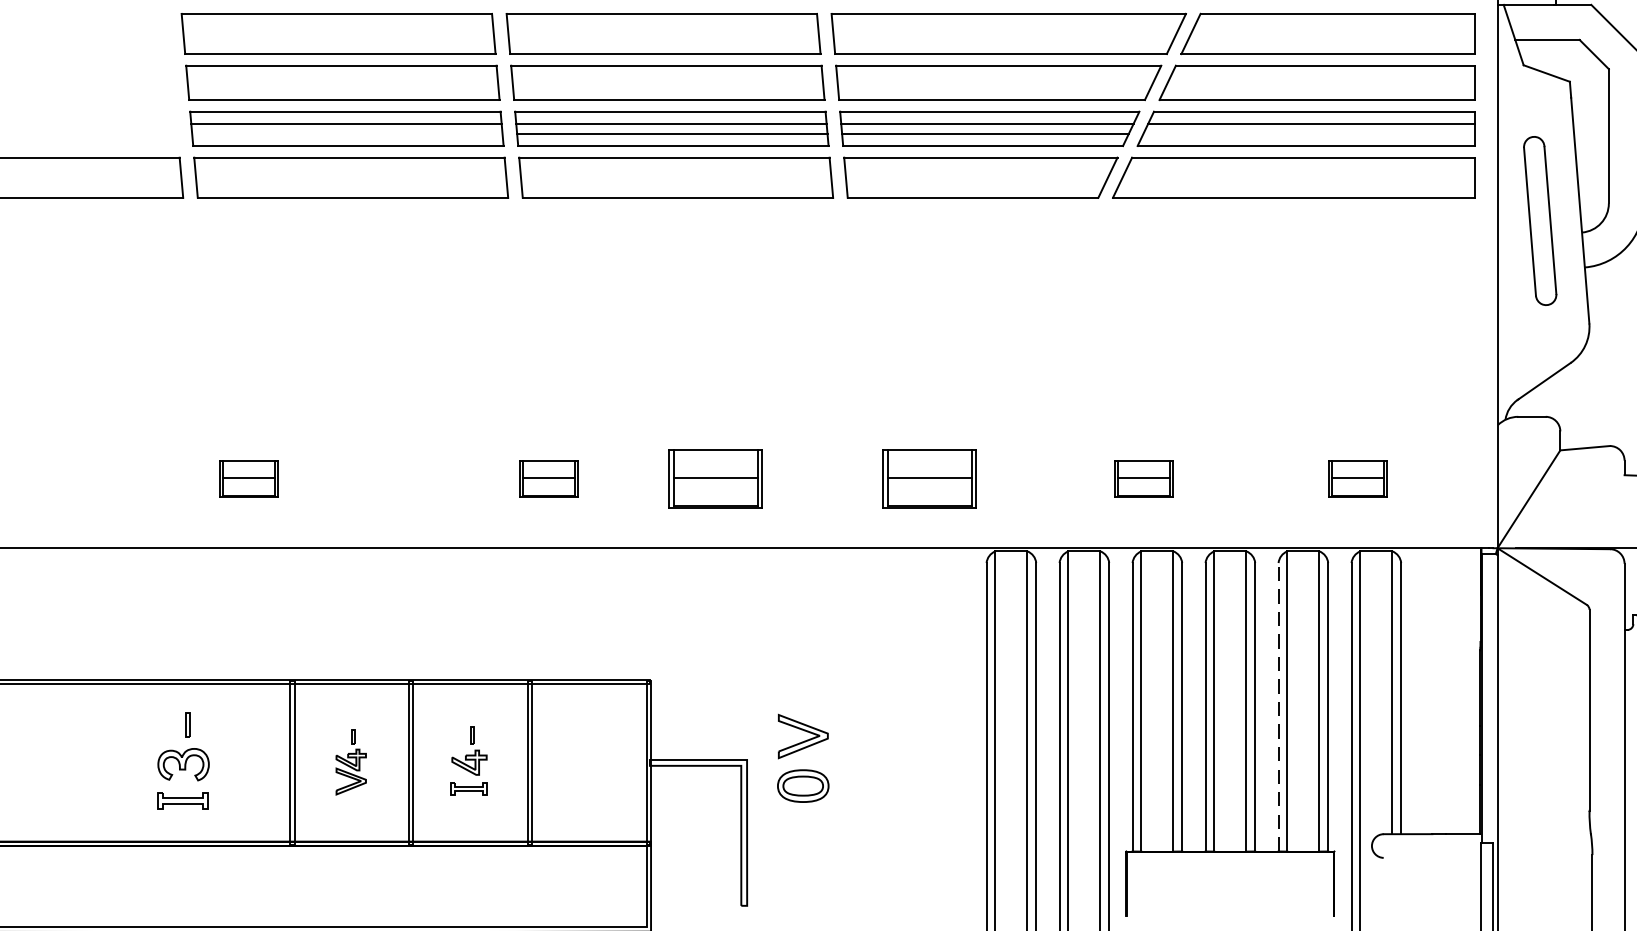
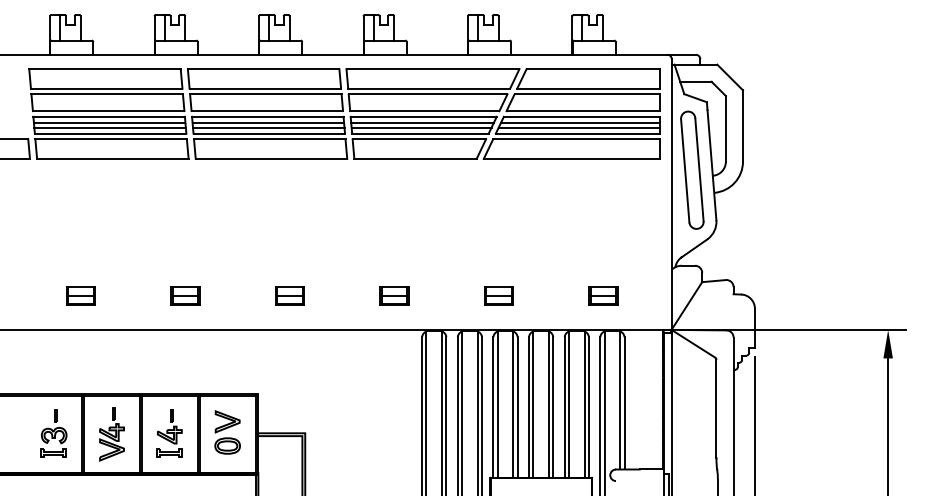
line: (346, 133) -> (109, 127), added
line: (1308, 133) -> (579, 127), added
part: (1540, 219) -> (692, 169), size x1.43
part: (247, 477) -> (80, 295), moved
part: (548, 477) -> (185, 295), moved
part: (714, 477) -> (289, 295), size x0.62
part: (929, 477) -> (394, 295), size x0.62
line: (1278, 707) -> (564, 407), dashed -> solid
part: (802, 758) -> (227, 432), moved
part: (182, 760) -> (53, 433), moved
part: (469, 760) -> (169, 433), size x1.43
part: (350, 762) -> (111, 434), size x1.67

